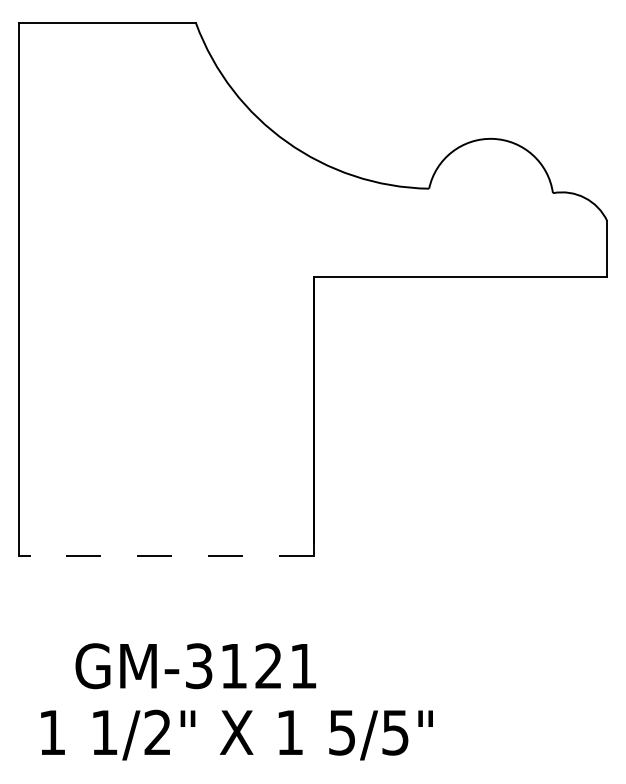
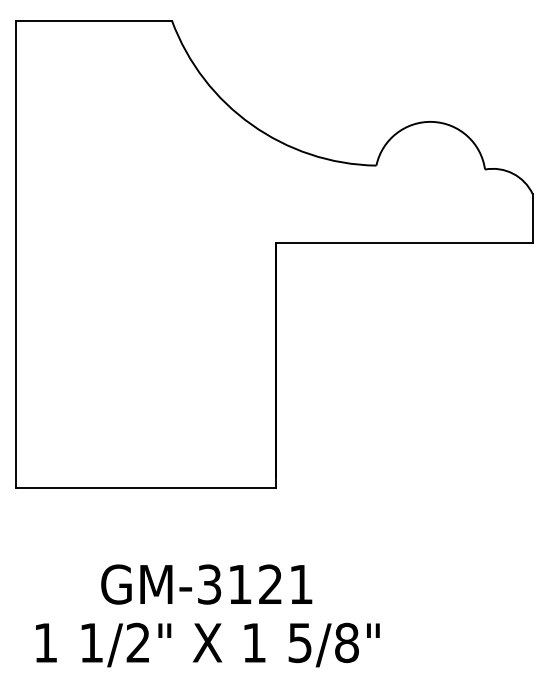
line: (165, 555) -> (145, 487), dashed -> solid
text: (195, 666) -> (206, 584), moved
text: (395, 732) -> (346, 642), 5/5" -> 5/8"

